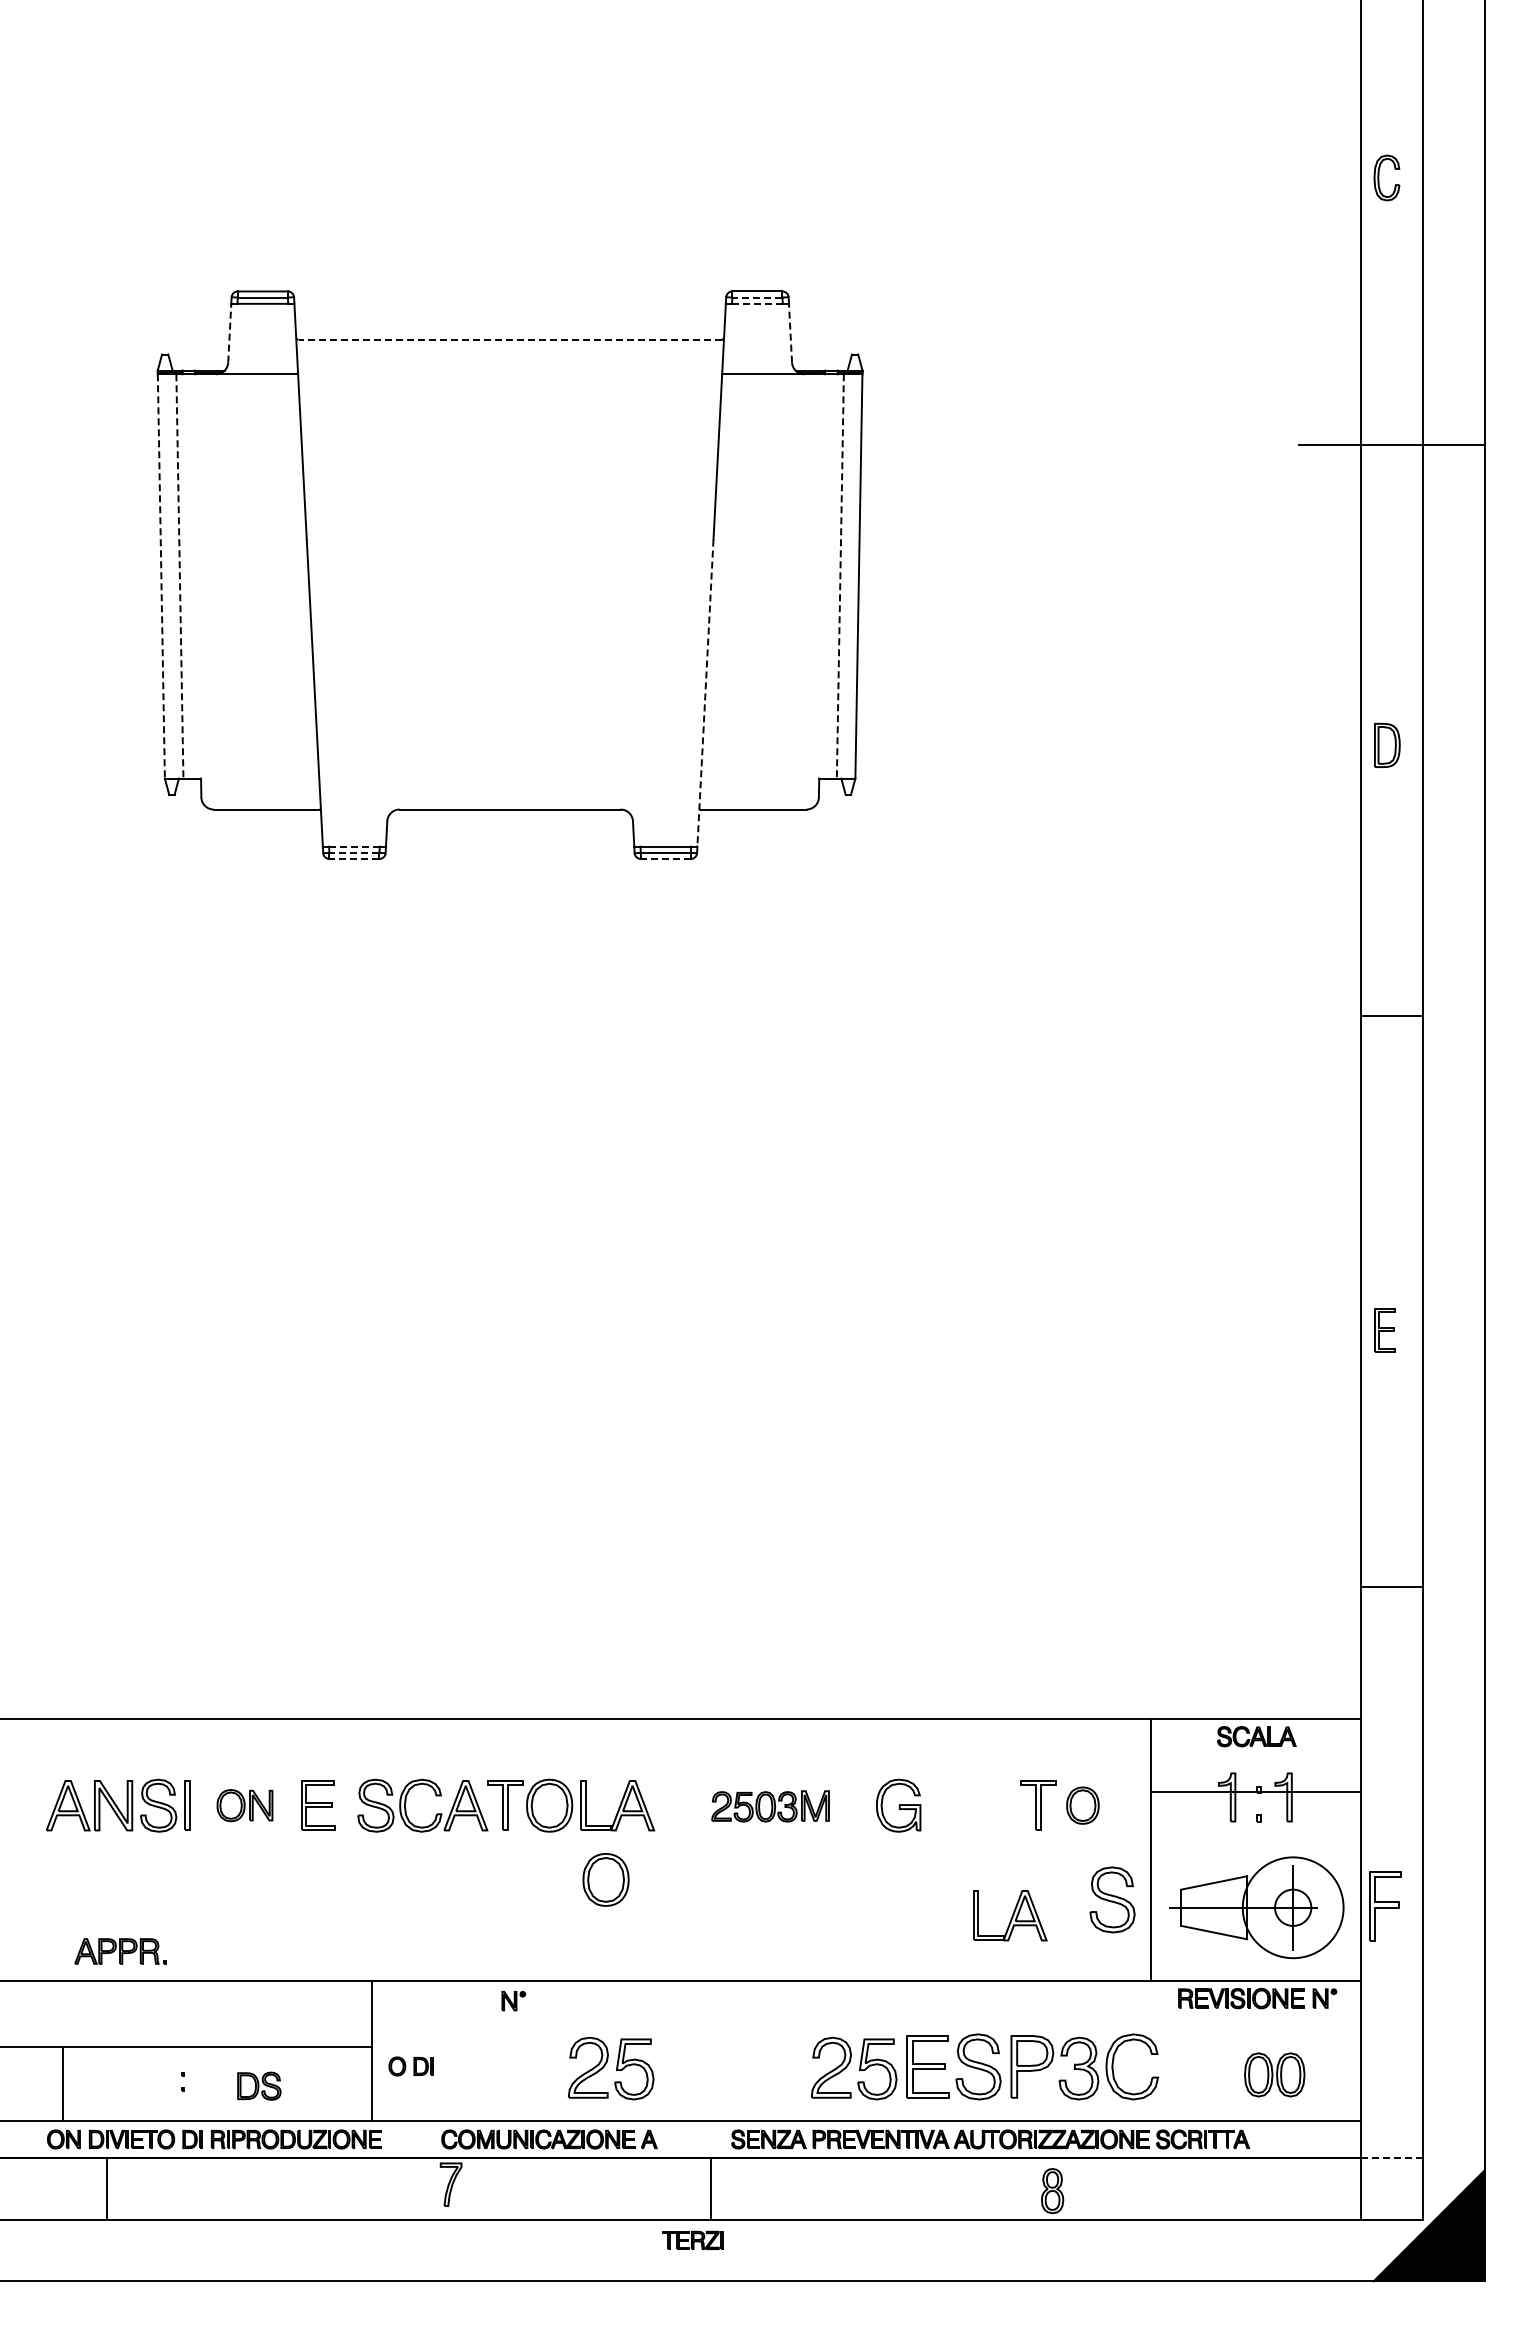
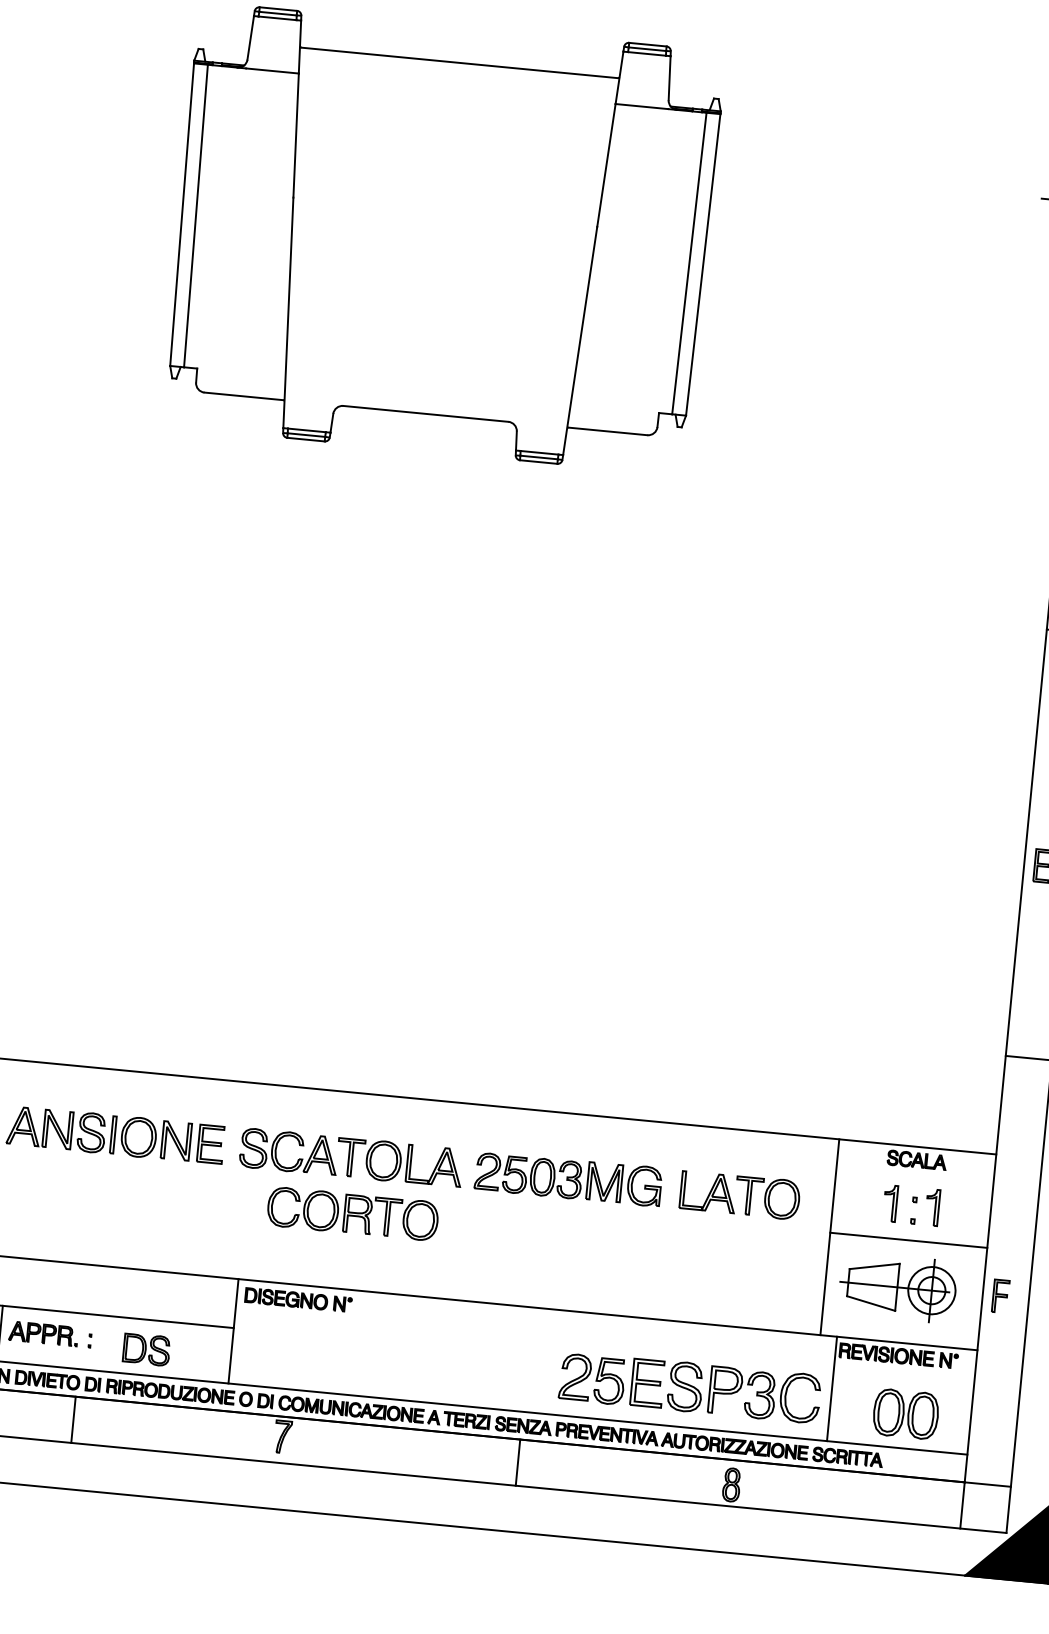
line: (756, 297) -> (646, 49), dashed -> solid
line: (757, 303) -> (647, 53), dashed -> solid
line: (229, 332) -> (250, 37), dashed -> solid
line: (790, 332) -> (669, 77), dashed -> solid
line: (510, 339) -> (459, 62), dashed -> solid
line: (161, 576) -> (182, 214), dashed -> solid
line: (179, 576) -> (195, 216), dashed -> solid
line: (840, 576) -> (689, 263), dashed -> solid
line: (705, 693) -> (580, 341), dashed -> solid
line: (353, 846) -> (306, 430), dashed -> solid
line: (353, 852) -> (305, 434), dashed -> solid
line: (353, 858) -> (305, 439), dashed -> solid
line: (665, 858) -> (538, 461), dashed -> solid
line: (1256, 1791) -> (909, 1240), moved
part: (244, 1805) -> (155, 1138), size x1.67
part: (1082, 1805) -> (781, 1199), size x1.43
part: (770, 1806) -> (548, 1177), size x1.67
part: (490, 1879) -> (334, 1211), added
part: (1112, 1899) -> (797, 1271), removed
part: (1384, 1906) -> (1000, 1296), size x0.62
circle: (1292, 1907) -> (931, 1290), size x0.62
part: (1010, 1915) -> (708, 1192), moved
part: (120, 1951) -> (43, 1333), moved
part: (437, 2000) -> (285, 1298), added
line: (1173, 2050) -> (832, 1388), added
part: (410, 2066) -> (255, 1400), moved
part: (611, 2068) -> (411, 1361), removed
part: (1274, 2074) -> (905, 1413), size x1.43
part: (259, 2085) -> (146, 1349), size x1.43
line: (1392, 2157) -> (988, 1484), dashed -> solid
line: (107, 2188) -> (73, 1419), moved
line: (711, 2188) -> (518, 1462), moved
part: (692, 2239) -> (466, 1419), moved

